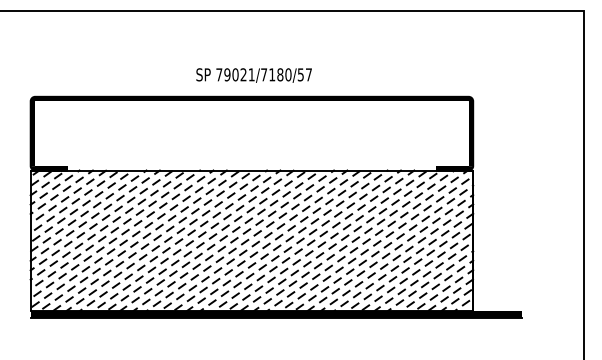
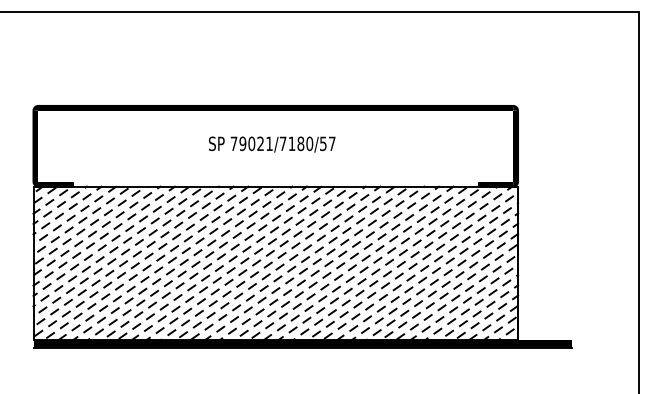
text: (254, 75) -> (272, 144), moved

